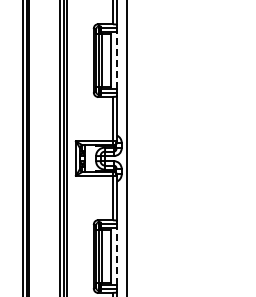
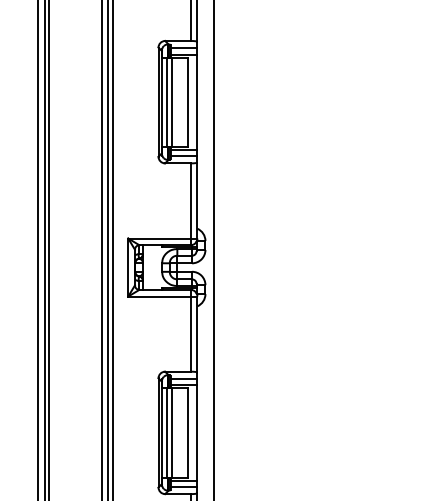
line: (116, 60) -> (196, 101), dashed -> solid
line: (116, 256) -> (196, 432), dashed -> solid

